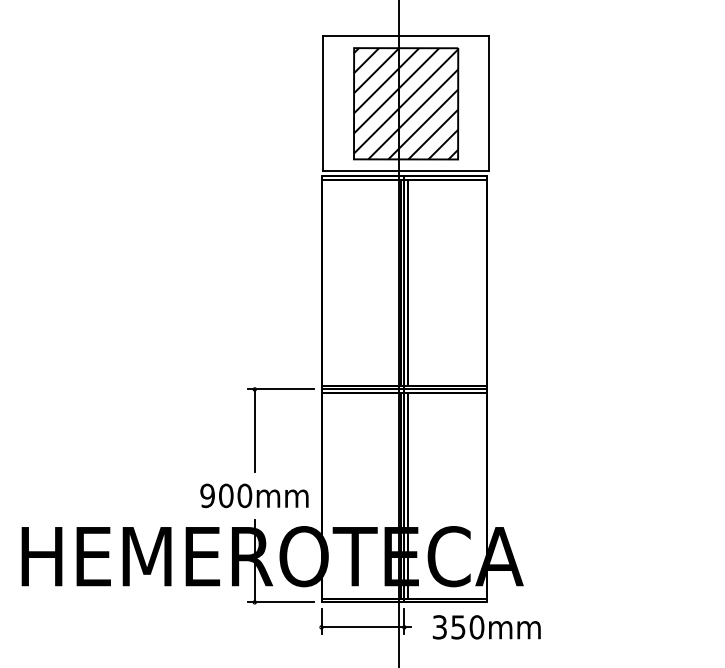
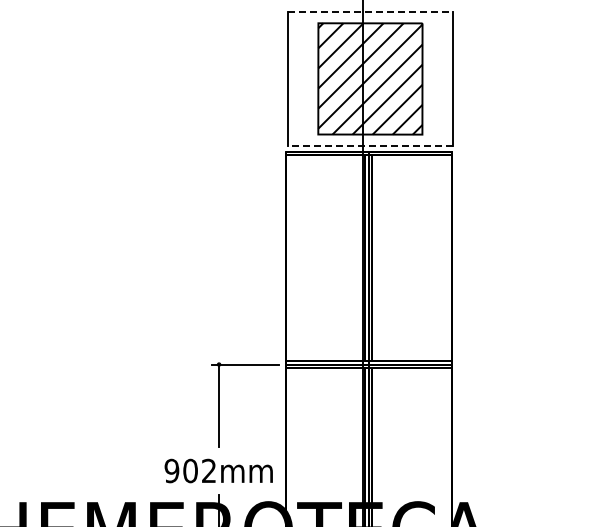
line: (406, 36) -> (370, 11), solid -> dashed
line: (406, 171) -> (370, 146), solid -> dashed
text: (244, 495) -> (208, 470), 900mm -> 902mm

